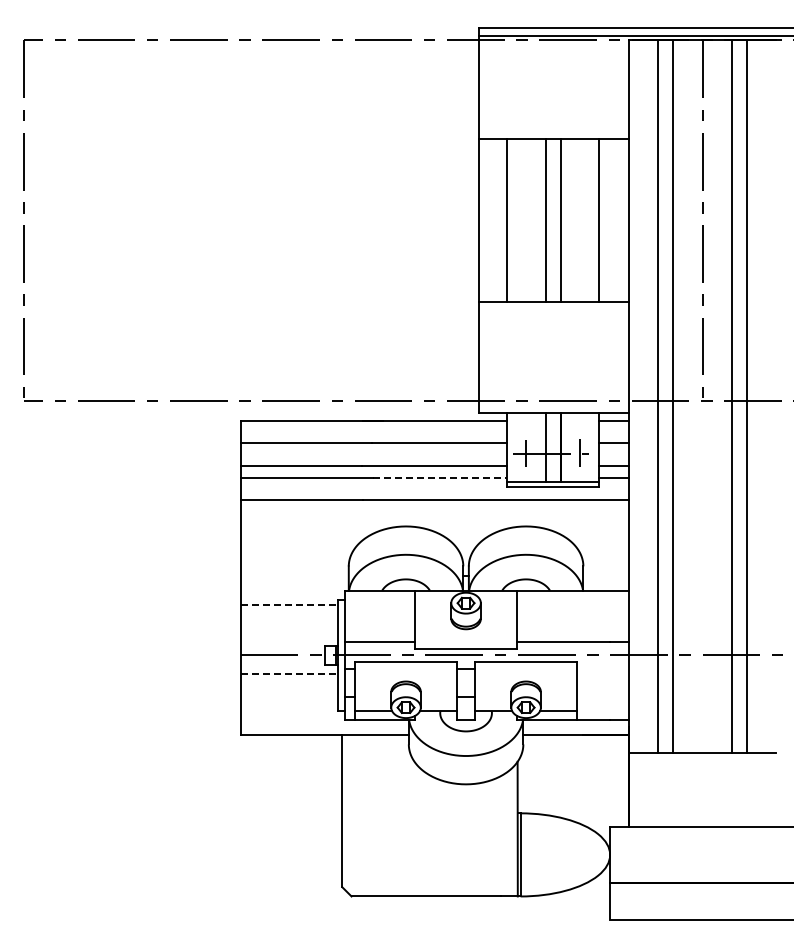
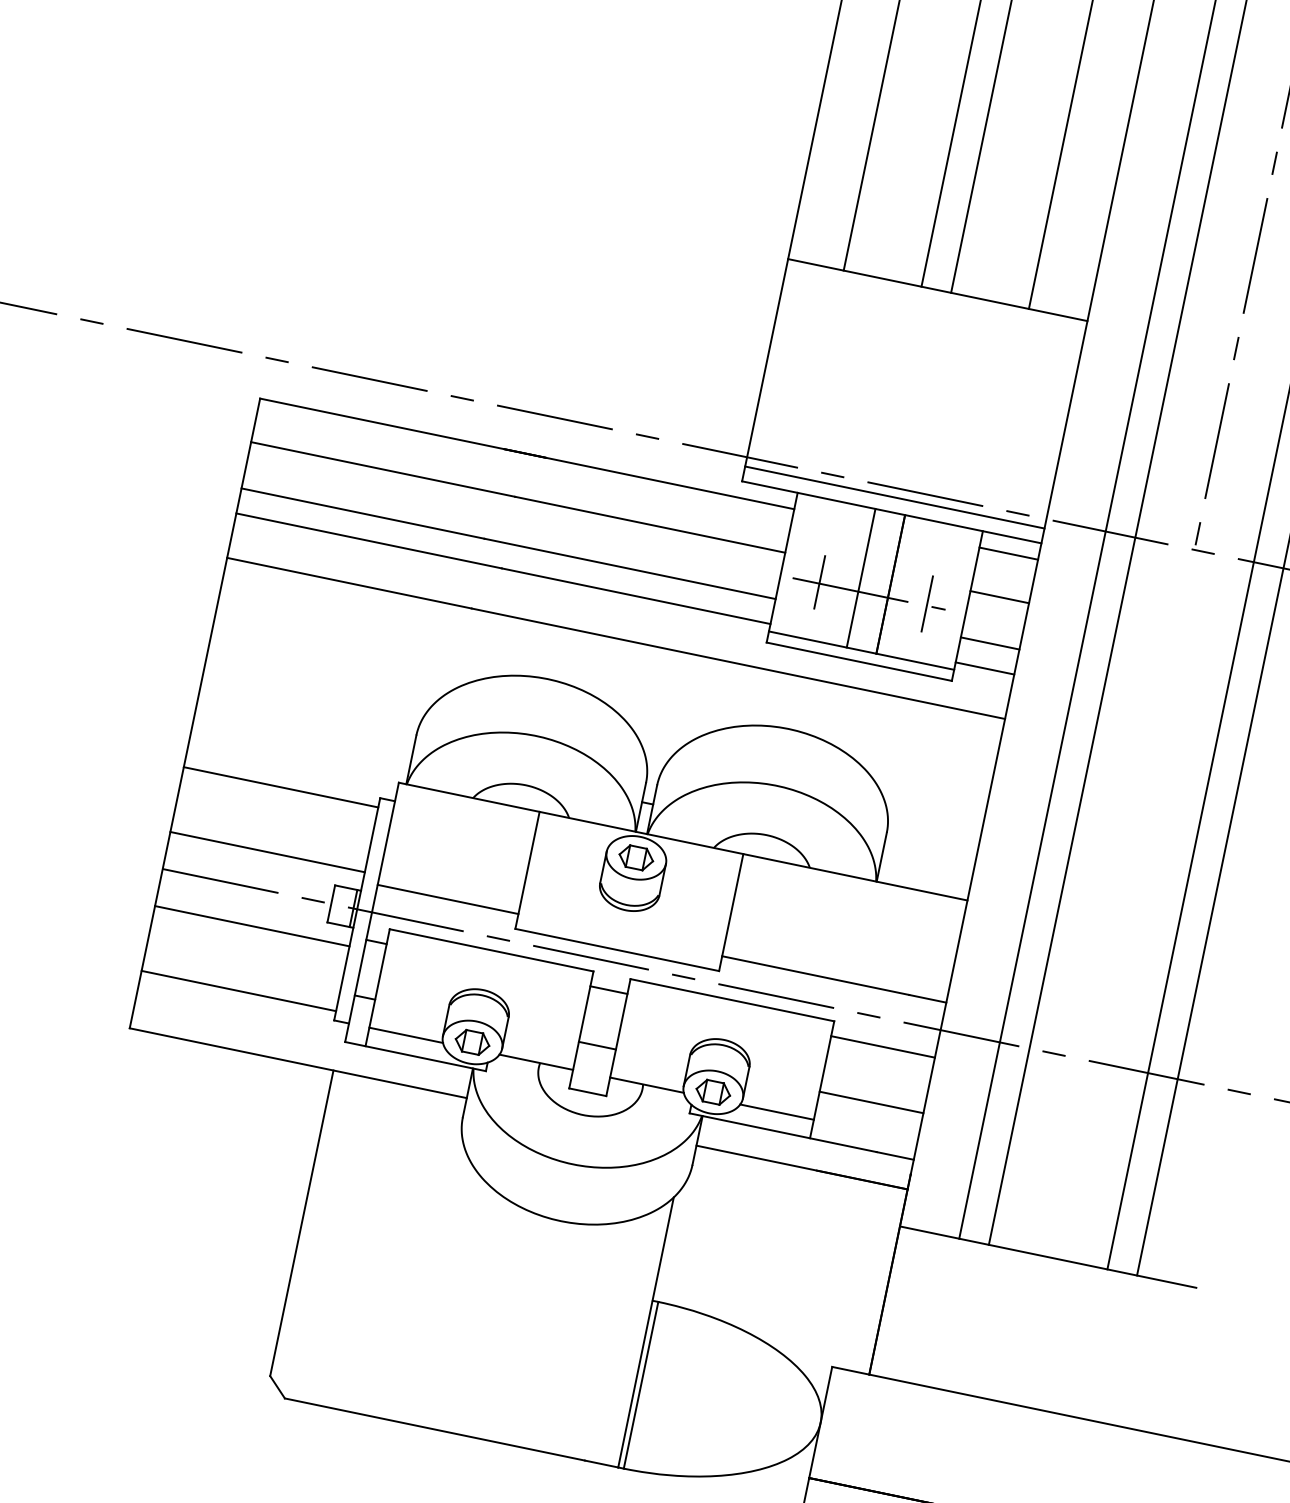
line: (553, 405) -> (893, 497), added
line: (440, 478) -> (636, 597), dashed -> solid
line: (289, 604) -> (281, 787), dashed -> solid
line: (288, 636) -> (266, 850), added
line: (602, 669) -> (882, 1047), added
line: (289, 673) -> (253, 925), dashed -> solid
line: (602, 696) -> (871, 1101), added
line: (288, 706) -> (237, 991), added

